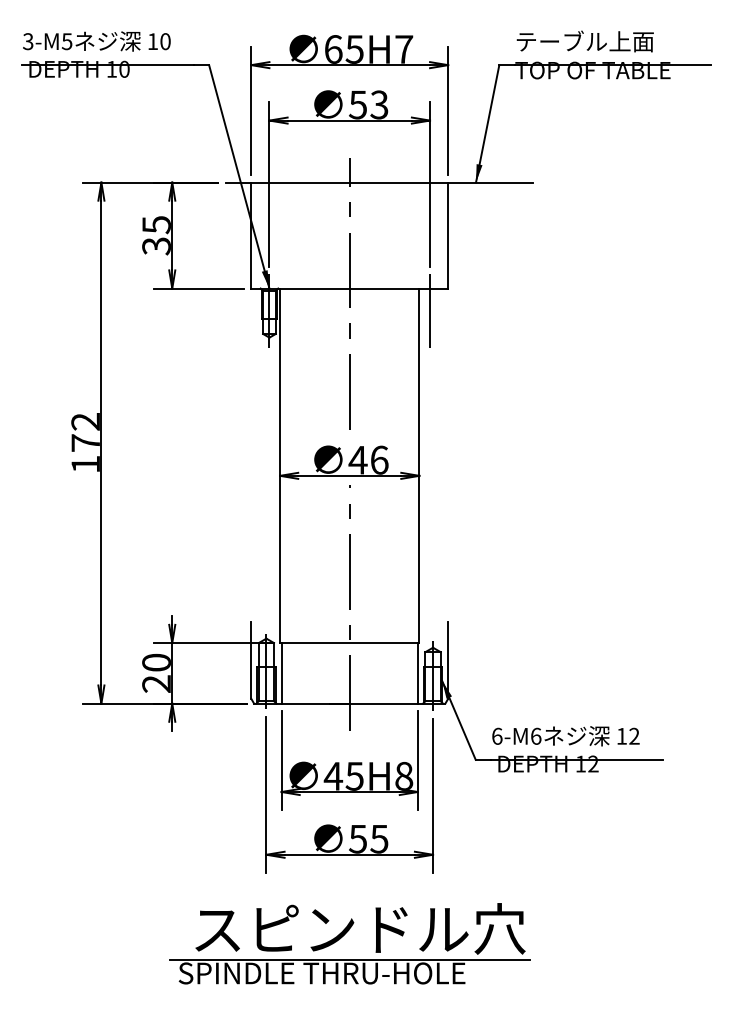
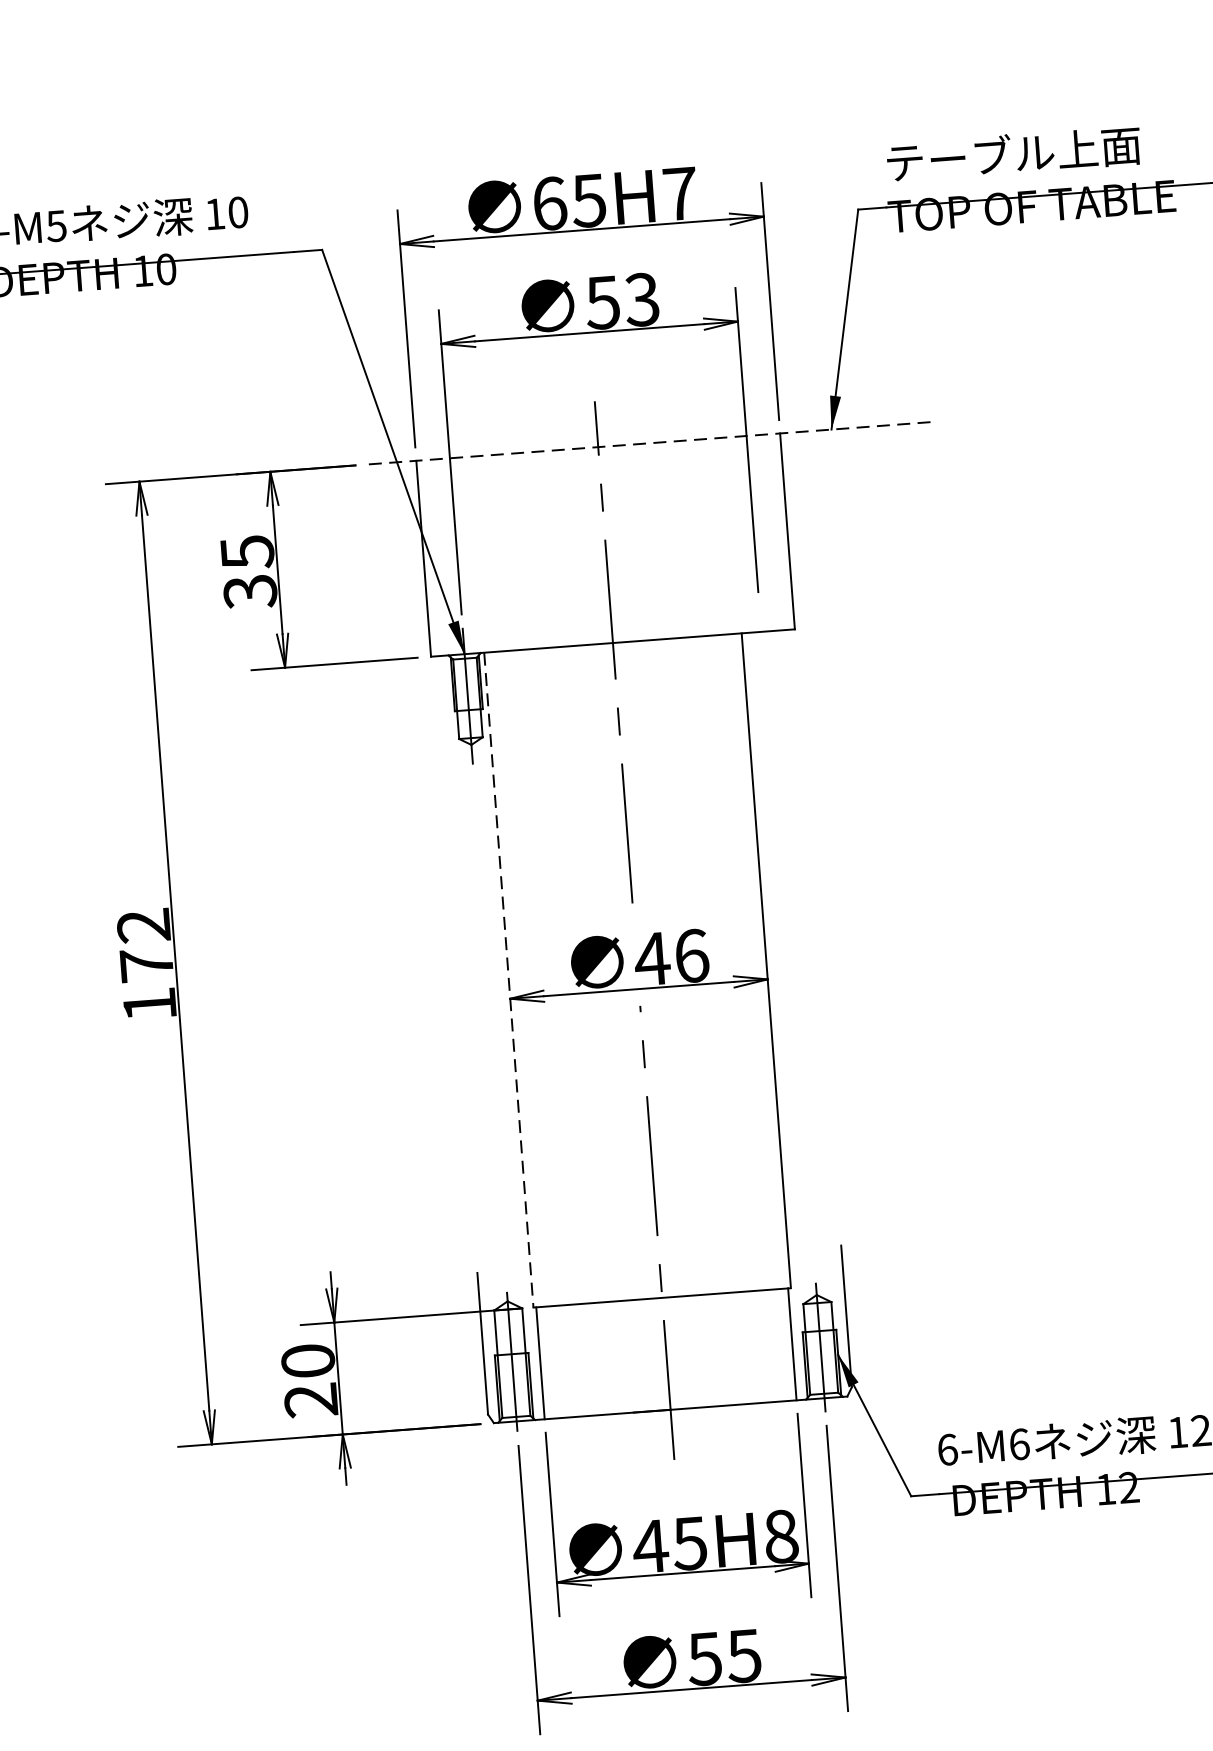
line: (379, 182) -> (653, 442), solid -> dashed
line: (430, 311) -> (765, 674), removed
line: (280, 466) -> (509, 981), solid -> dashed

